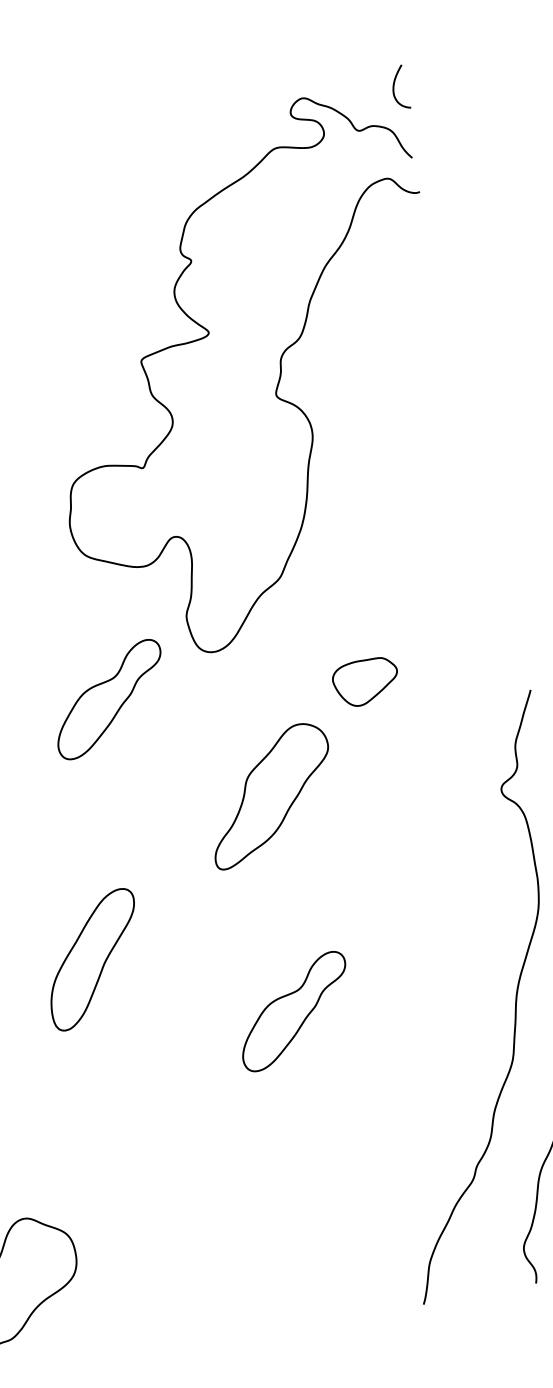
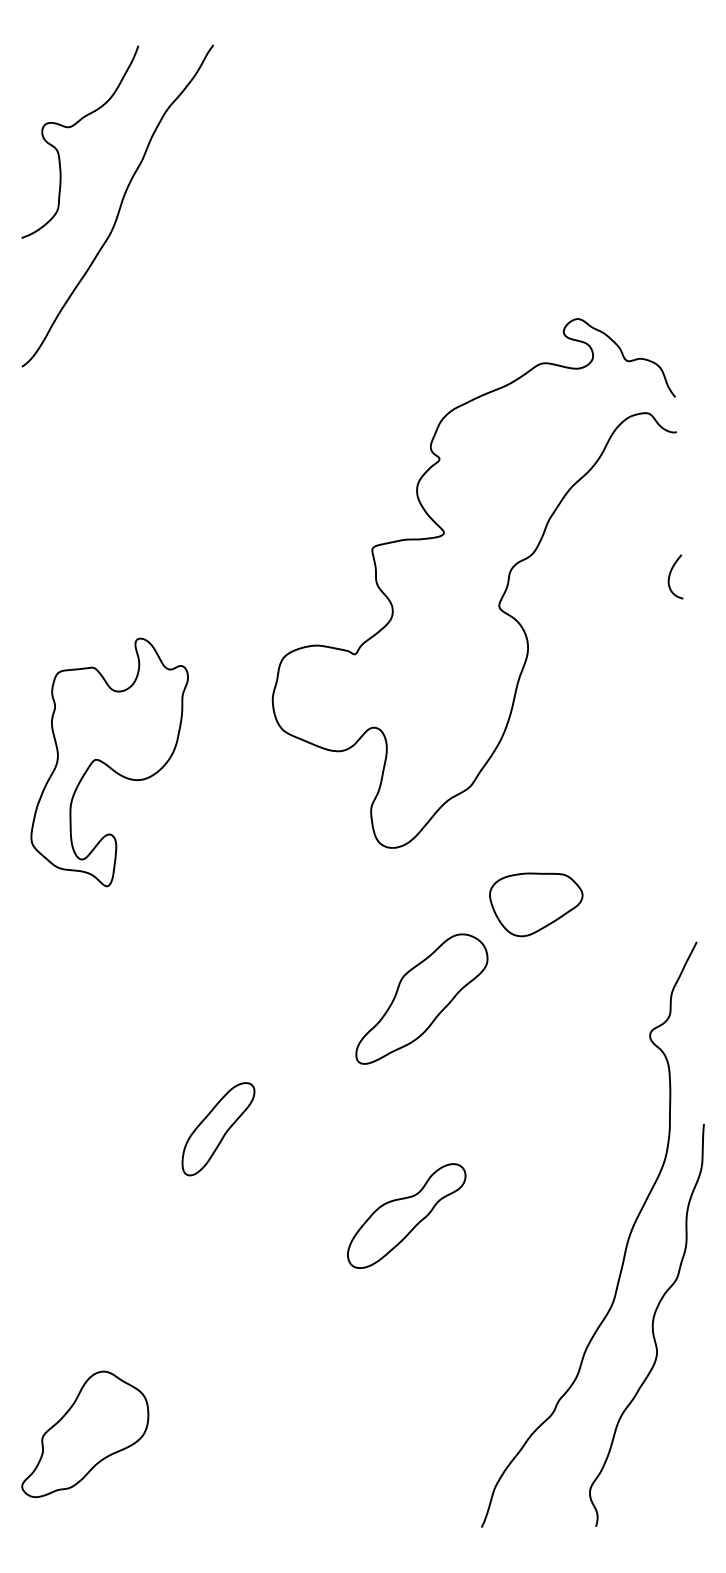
curve: (395, 85) -> (671, 573), moved
part: (366, 681) -> (536, 904), size x1.43
part: (109, 699) -> (280, 875), removed
part: (93, 960) -> (218, 1129), size x0.71

